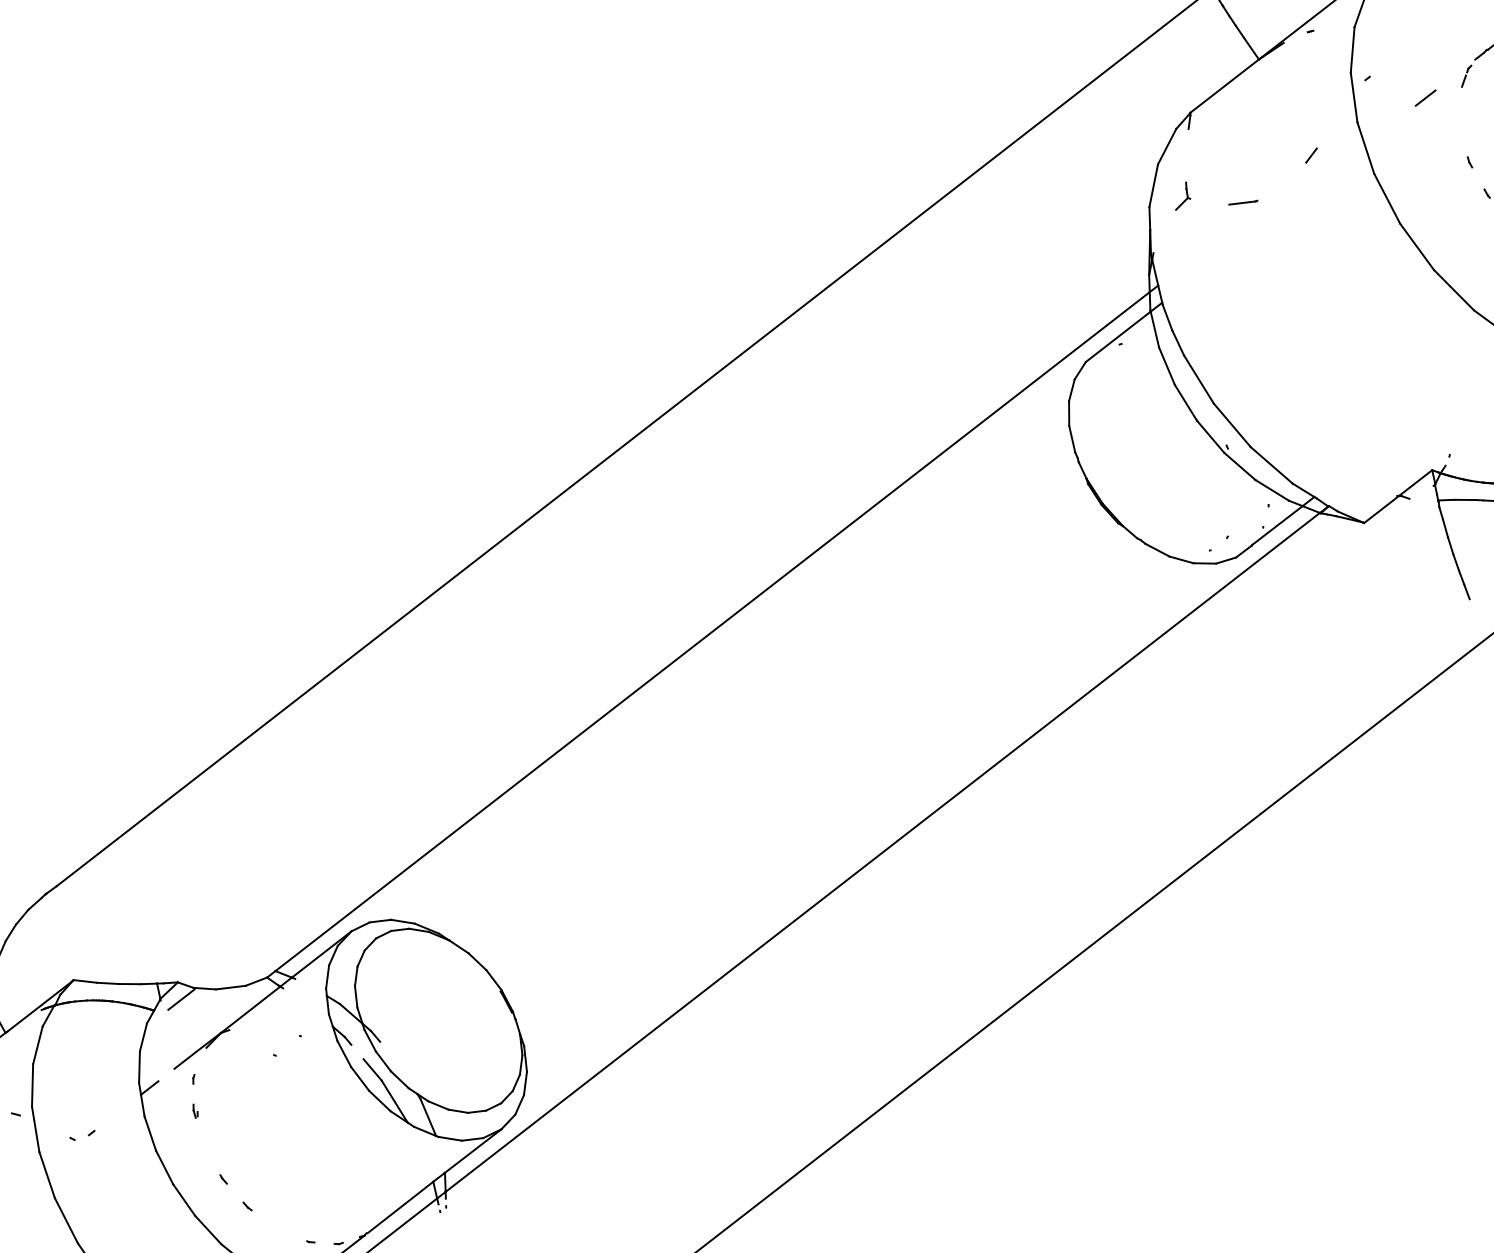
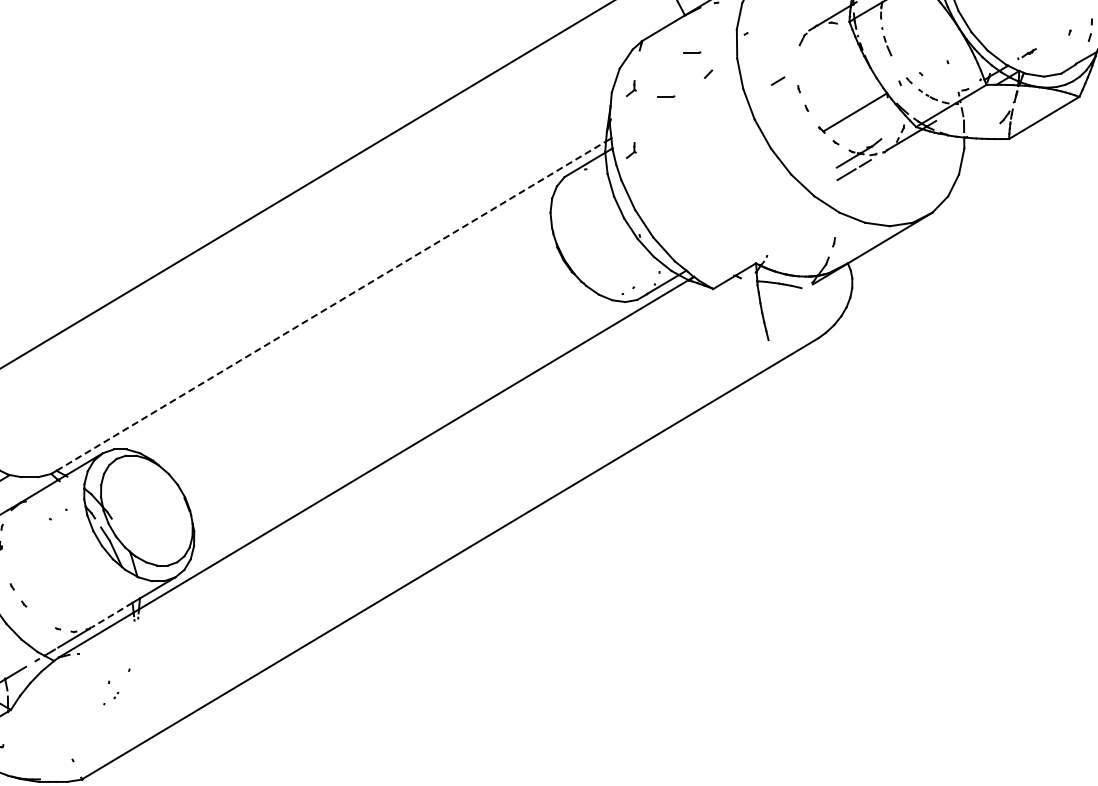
line: (1424, 97) -> (777, 80), moved
line: (1279, 121) -> (692, 52), added
part: (1195, 302) -> (631, 150), added
line: (712, 630) -> (331, 305), solid -> dashed
line: (399, 1207) -> (111, 615), solid -> dashed

